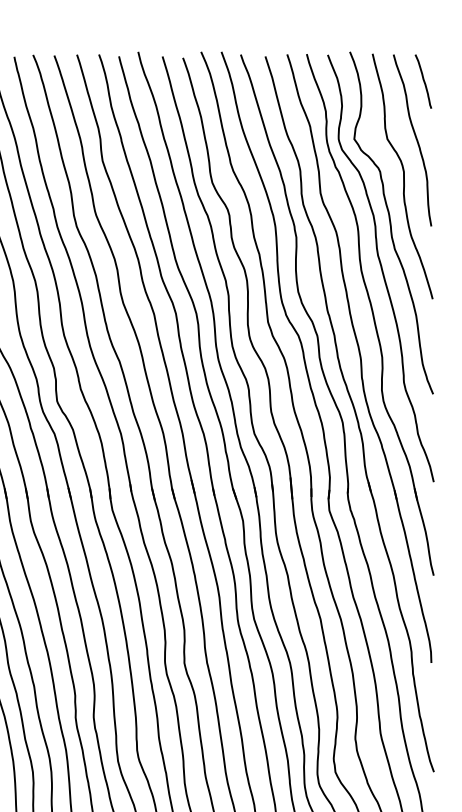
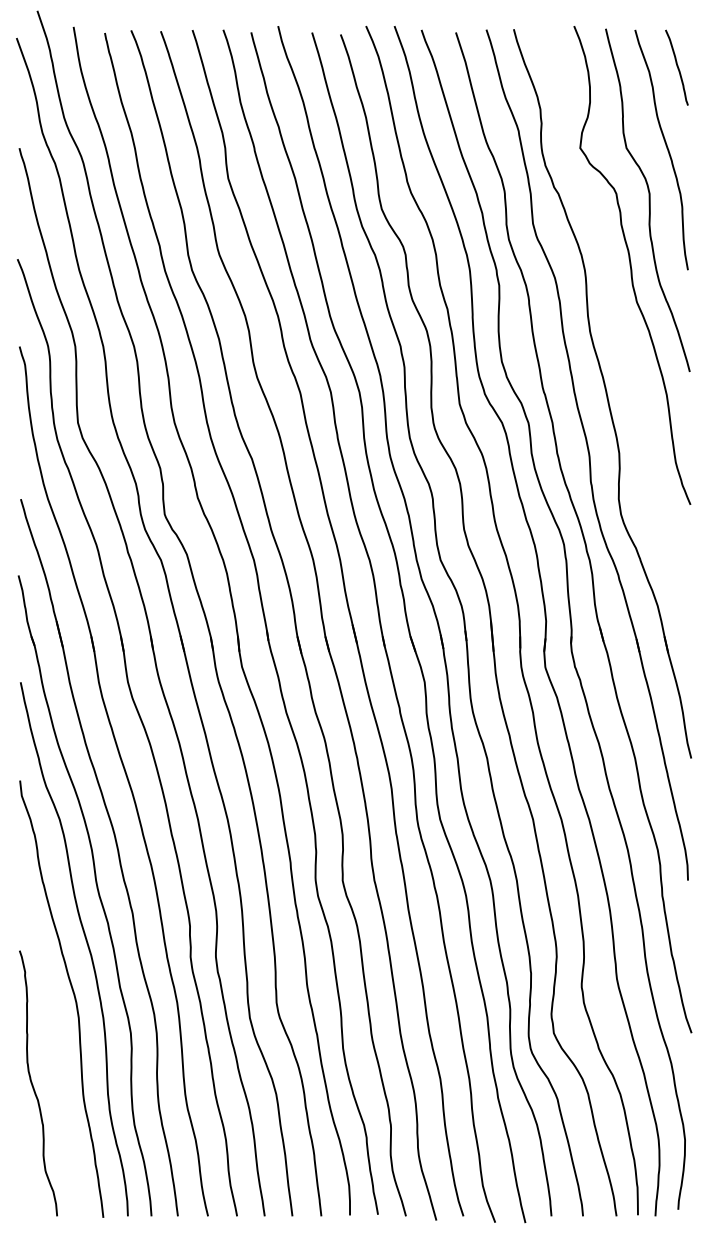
curve: (380, 268) -> (617, 328), removed

